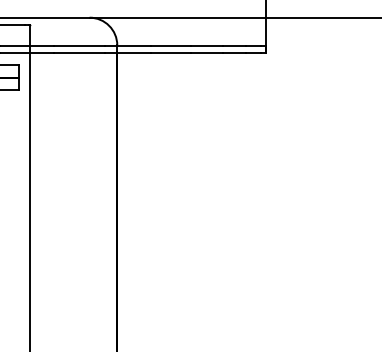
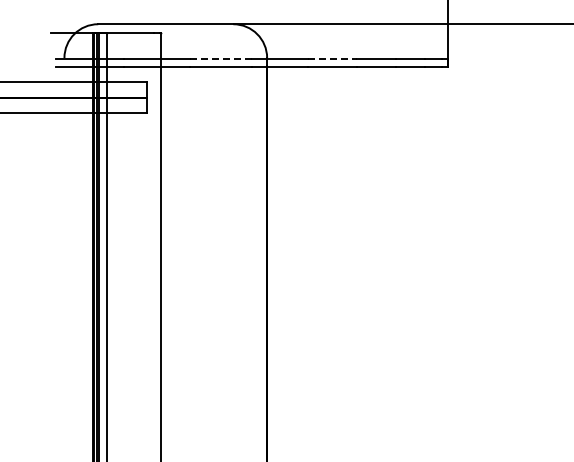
line: (79, 46) -> (221, 59), solid -> dashed
line: (170, 46) -> (332, 59), solid -> dashed

